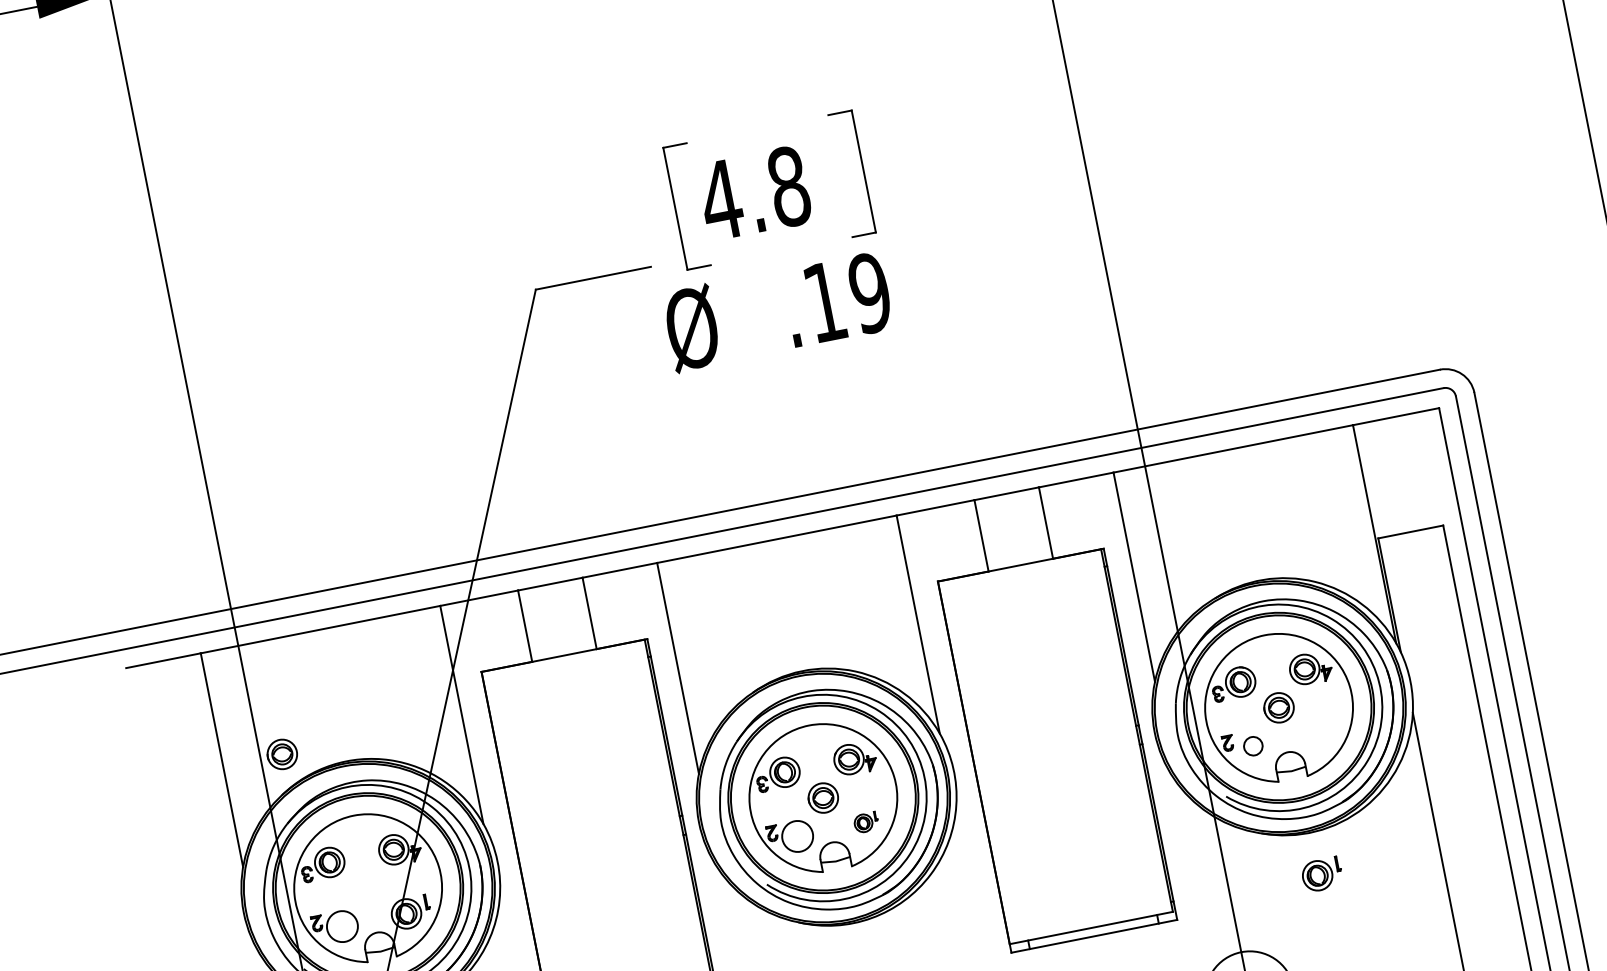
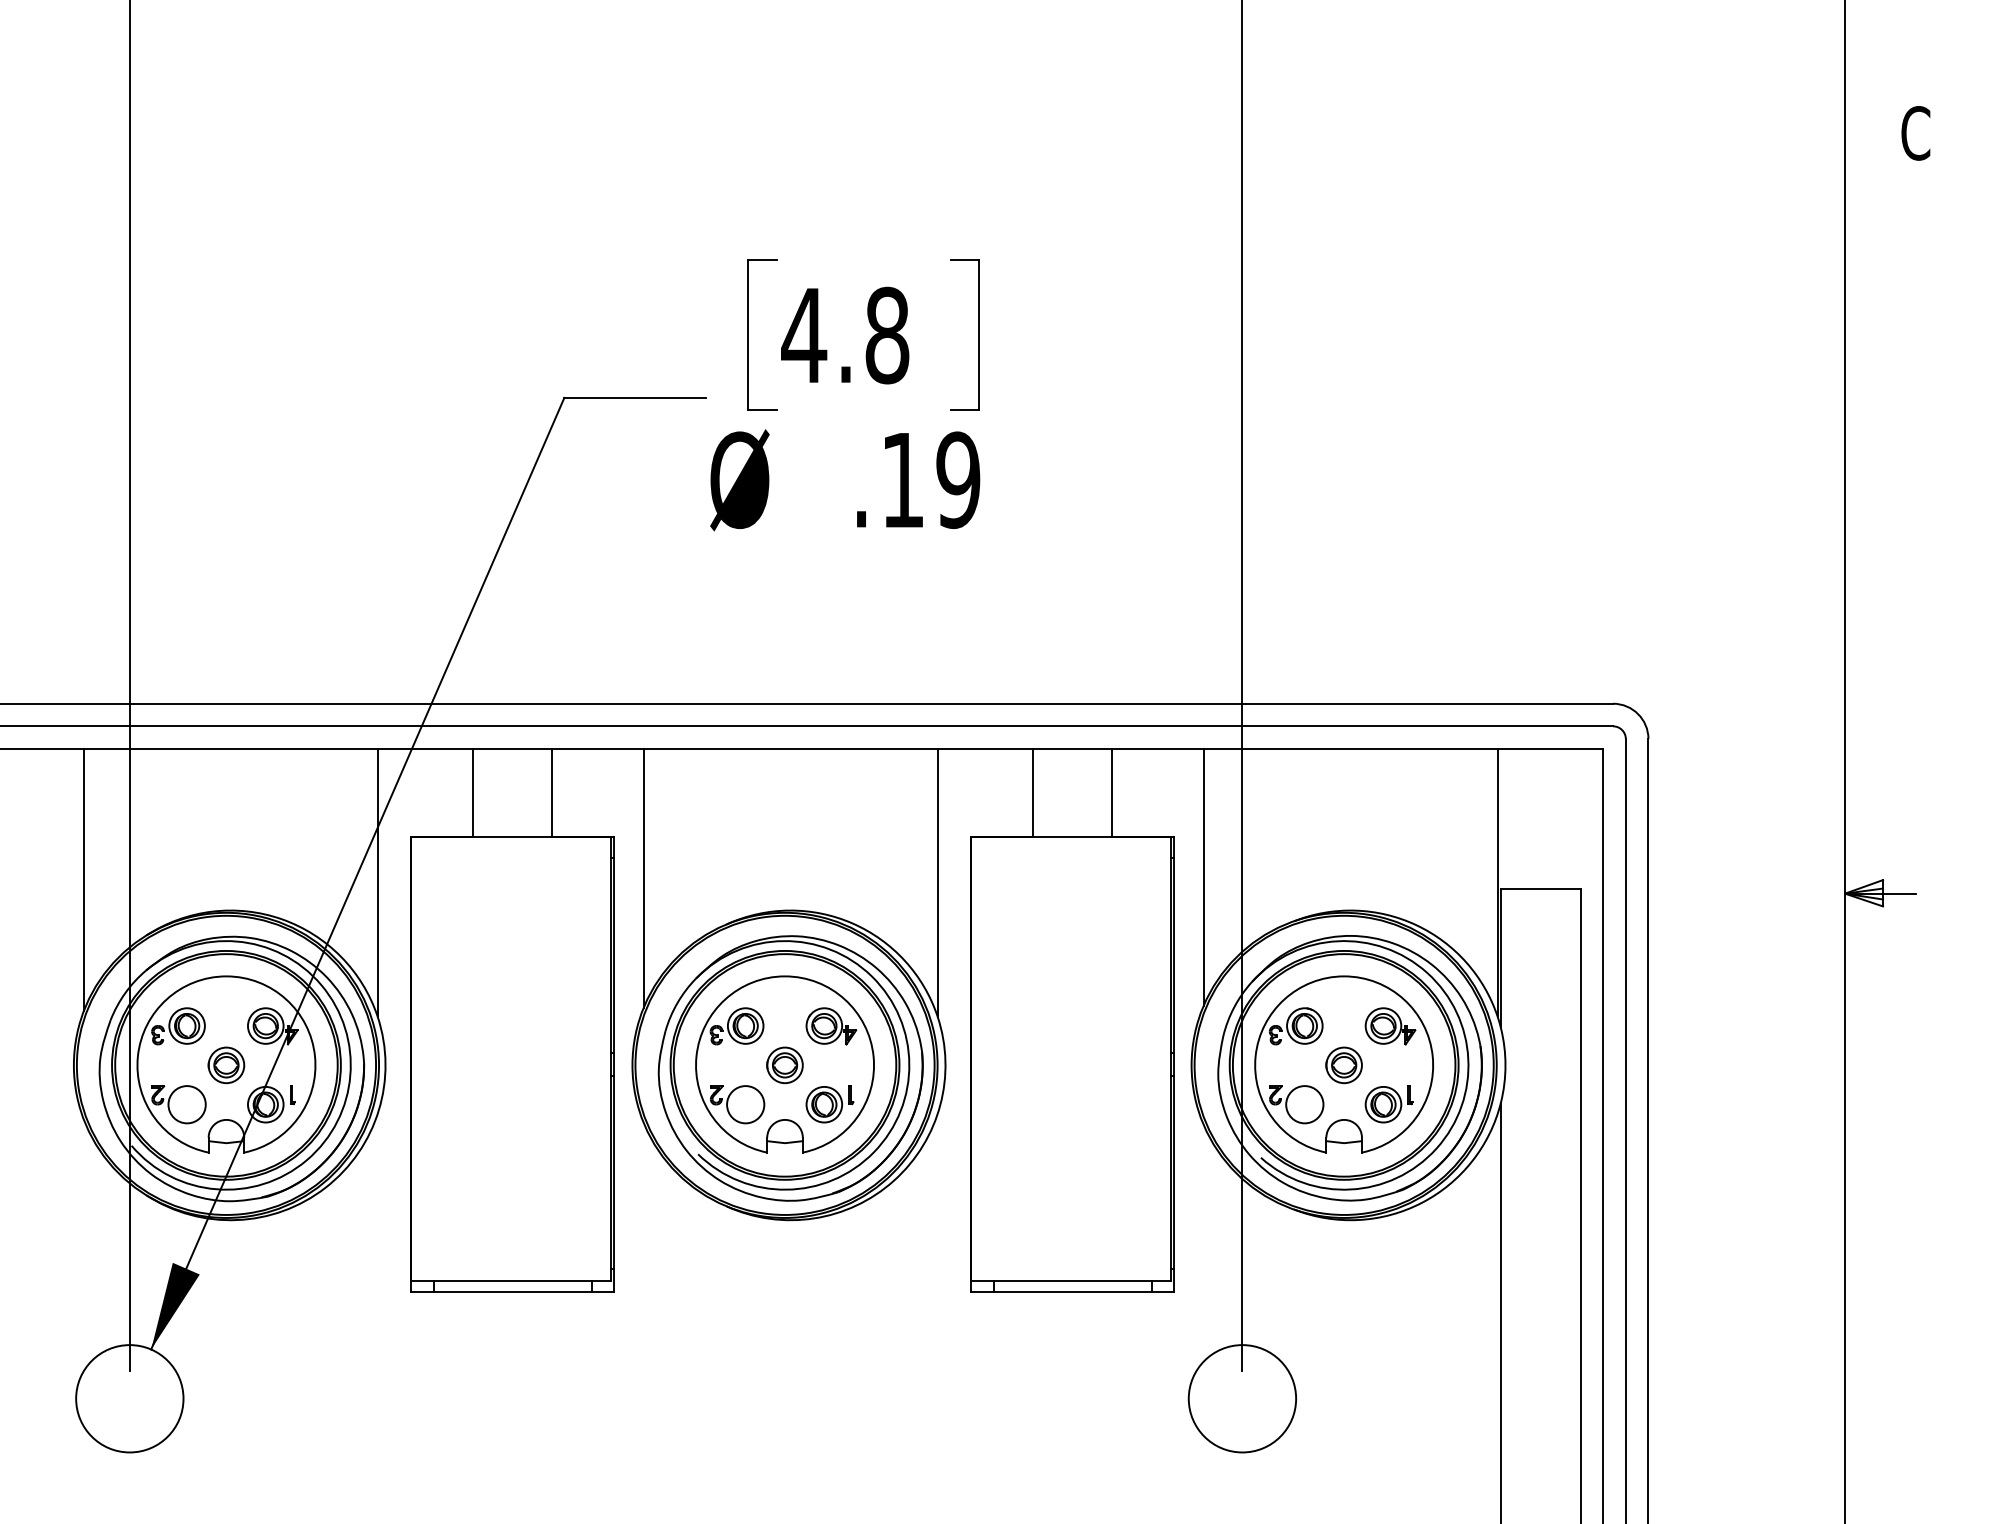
circle: (1253, 746) -> (1304, 1104), size x1.67
part: (282, 754) -> (226, 1065), moved
part: (865, 822) -> (829, 1104), size x1.67
part: (1321, 874) -> (1388, 1104), moved

